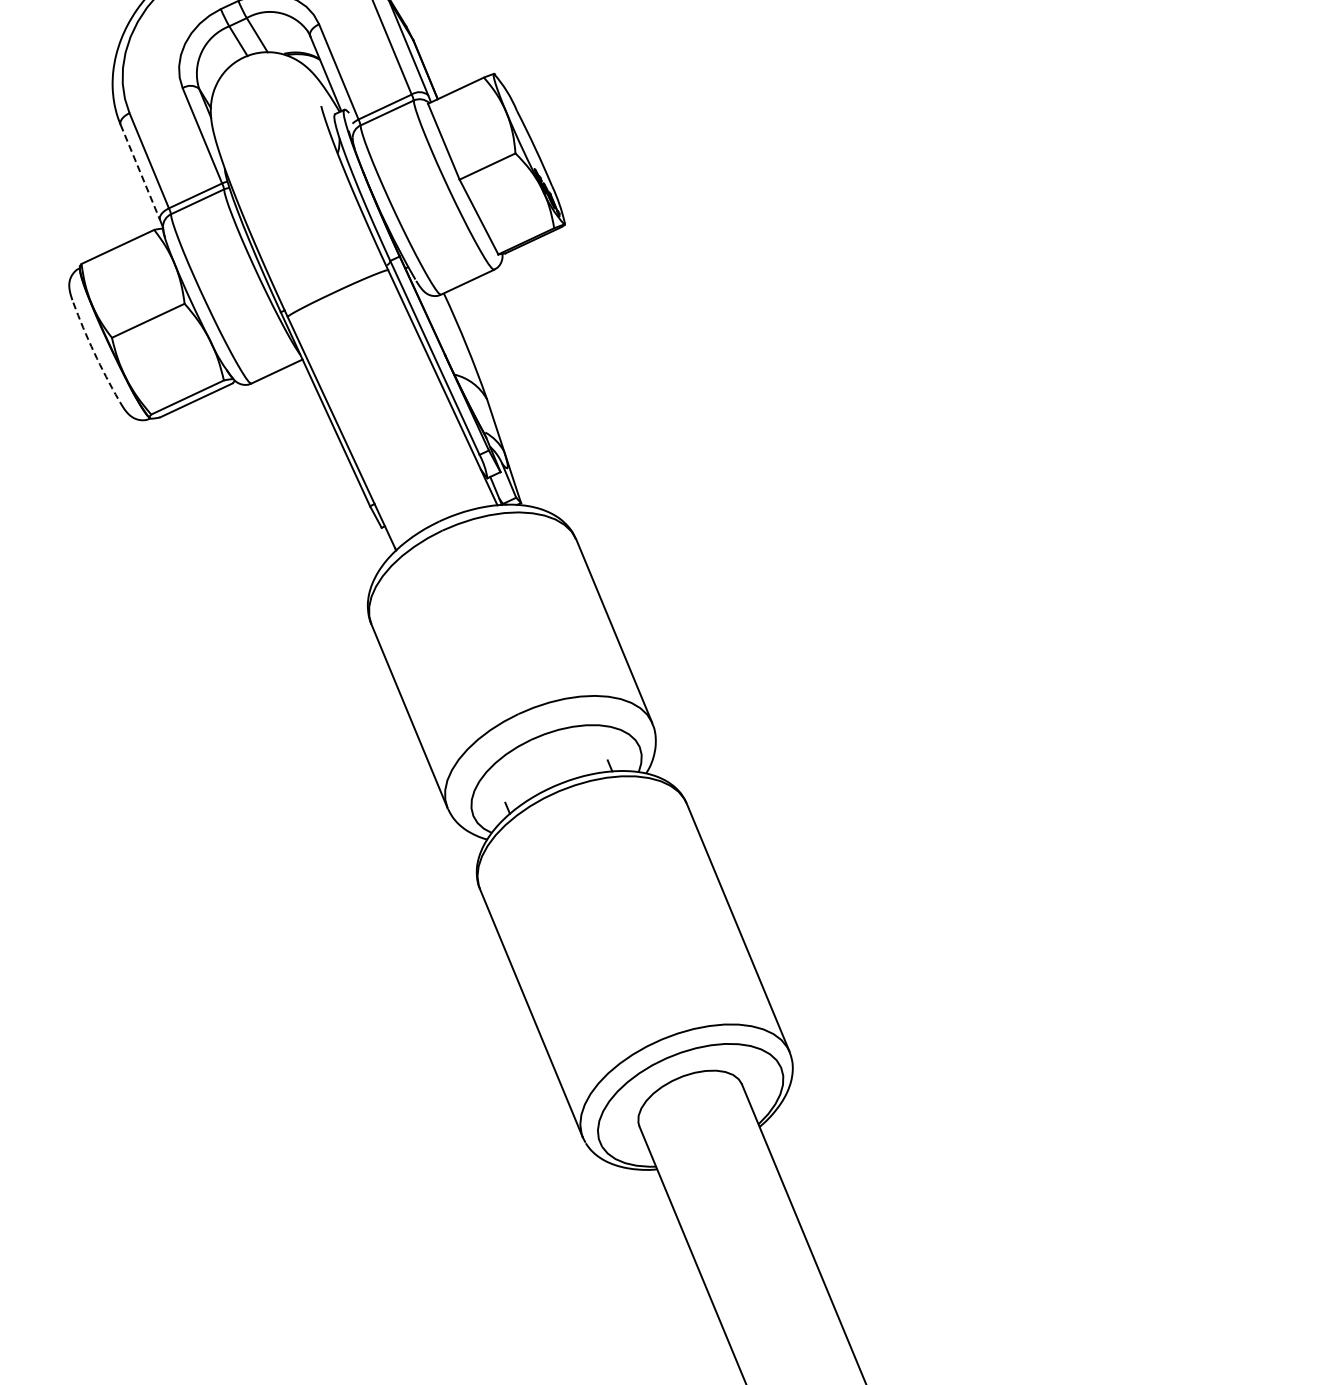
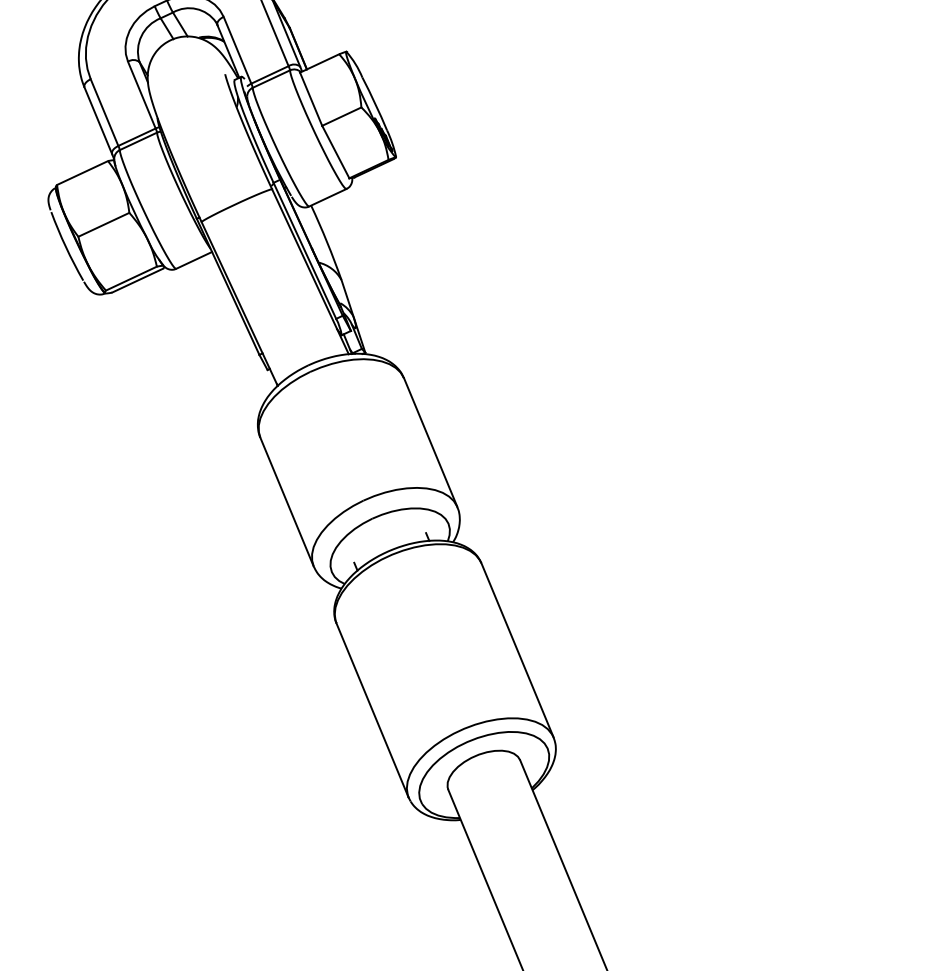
line: (140, 172) -> (98, 120), dashed -> solid
arc: (94, 352) -> (66, 247), dashed -> solid

